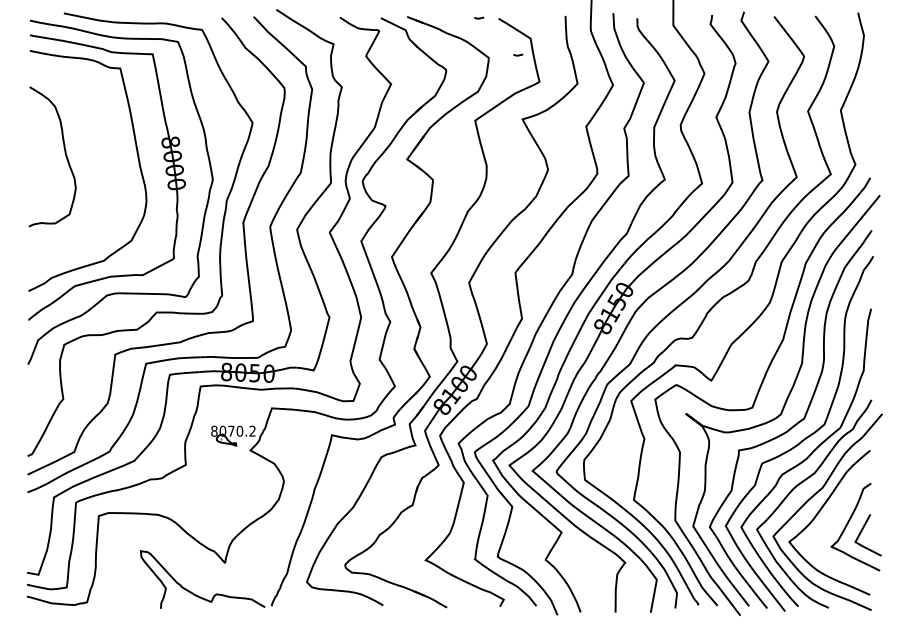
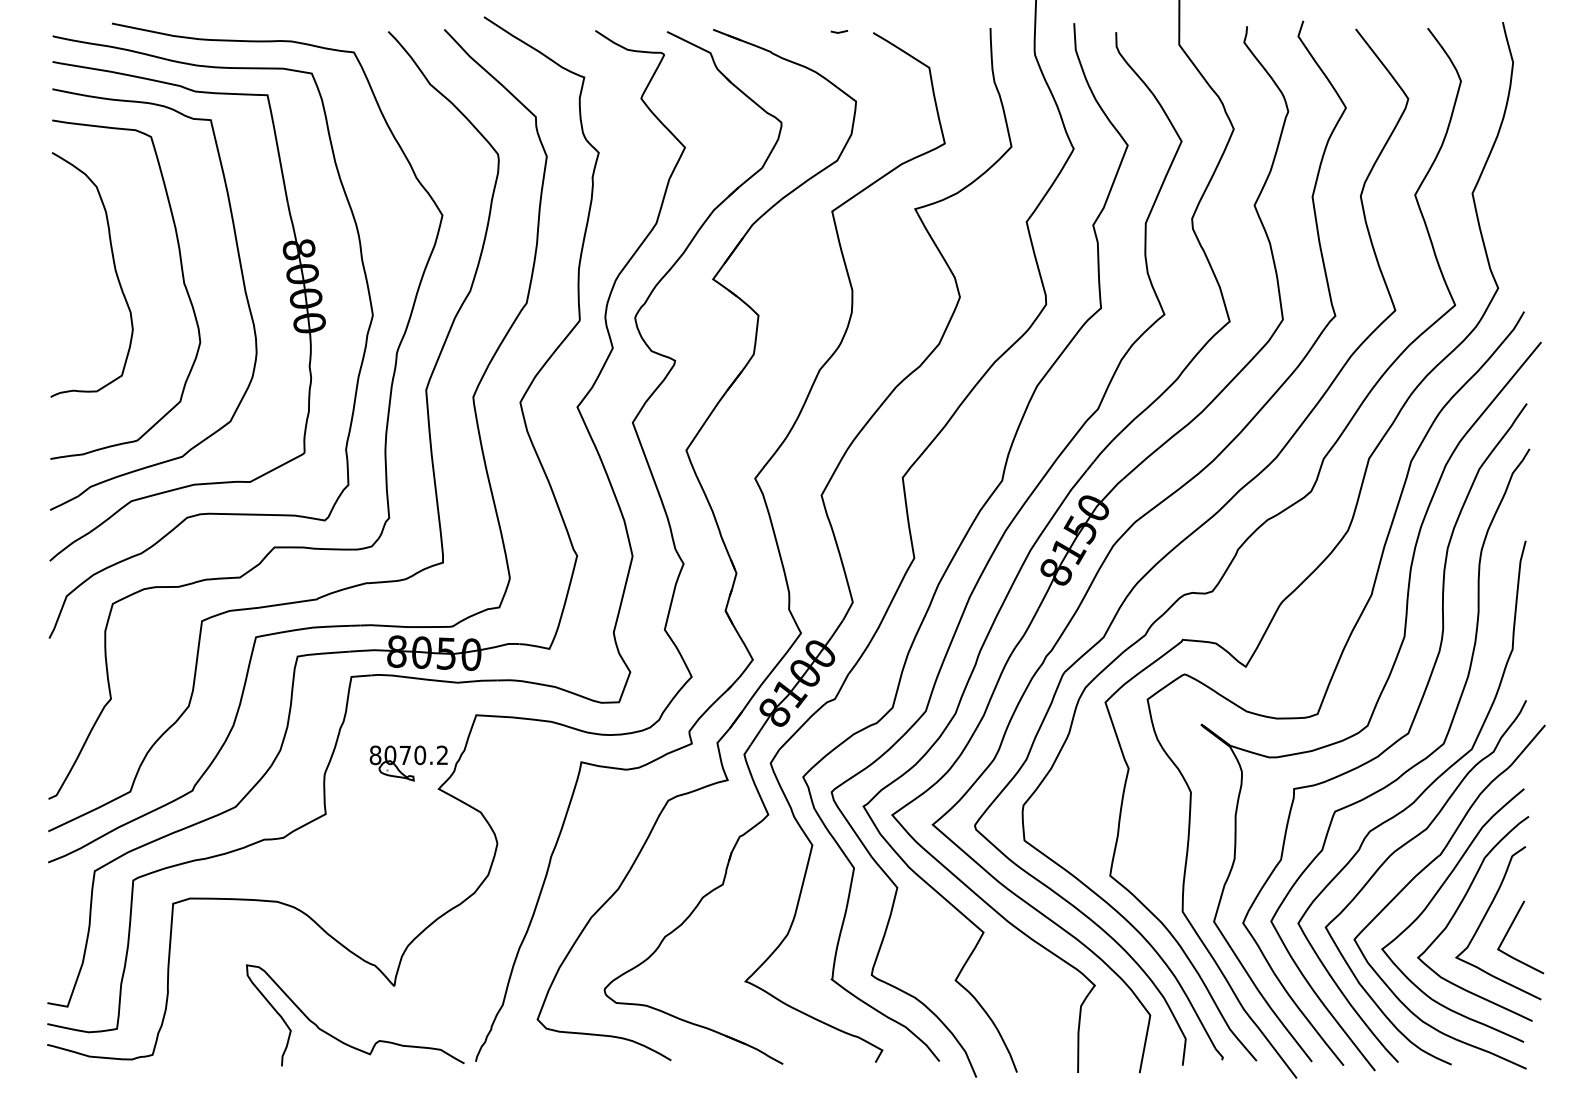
line: (518, 54) -> (908, 95), removed
curve: (103, 159) -> (181, 279), added
curve: (832, 520) -> (1457, 911), added

